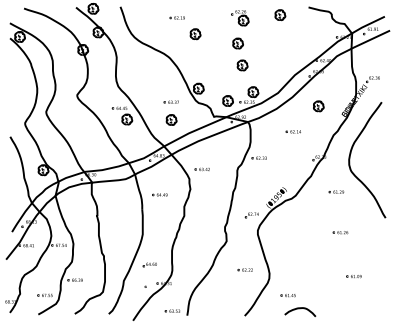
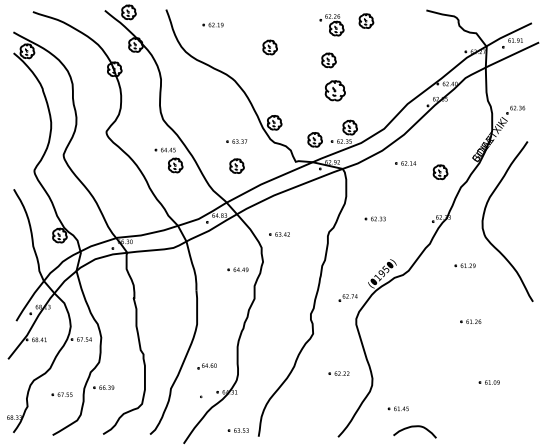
part: (280, 14) -> (366, 20), moved
part: (177, 17) -> (212, 24), moved
part: (242, 65) -> (334, 90), size x1.4
part: (318, 106) -> (440, 172), moved
part: (293, 131) -> (405, 163), moved
part: (258, 157) -> (374, 218), moved
part: (159, 194) -> (237, 269), moved
part: (44, 295) -> (61, 394), moved

